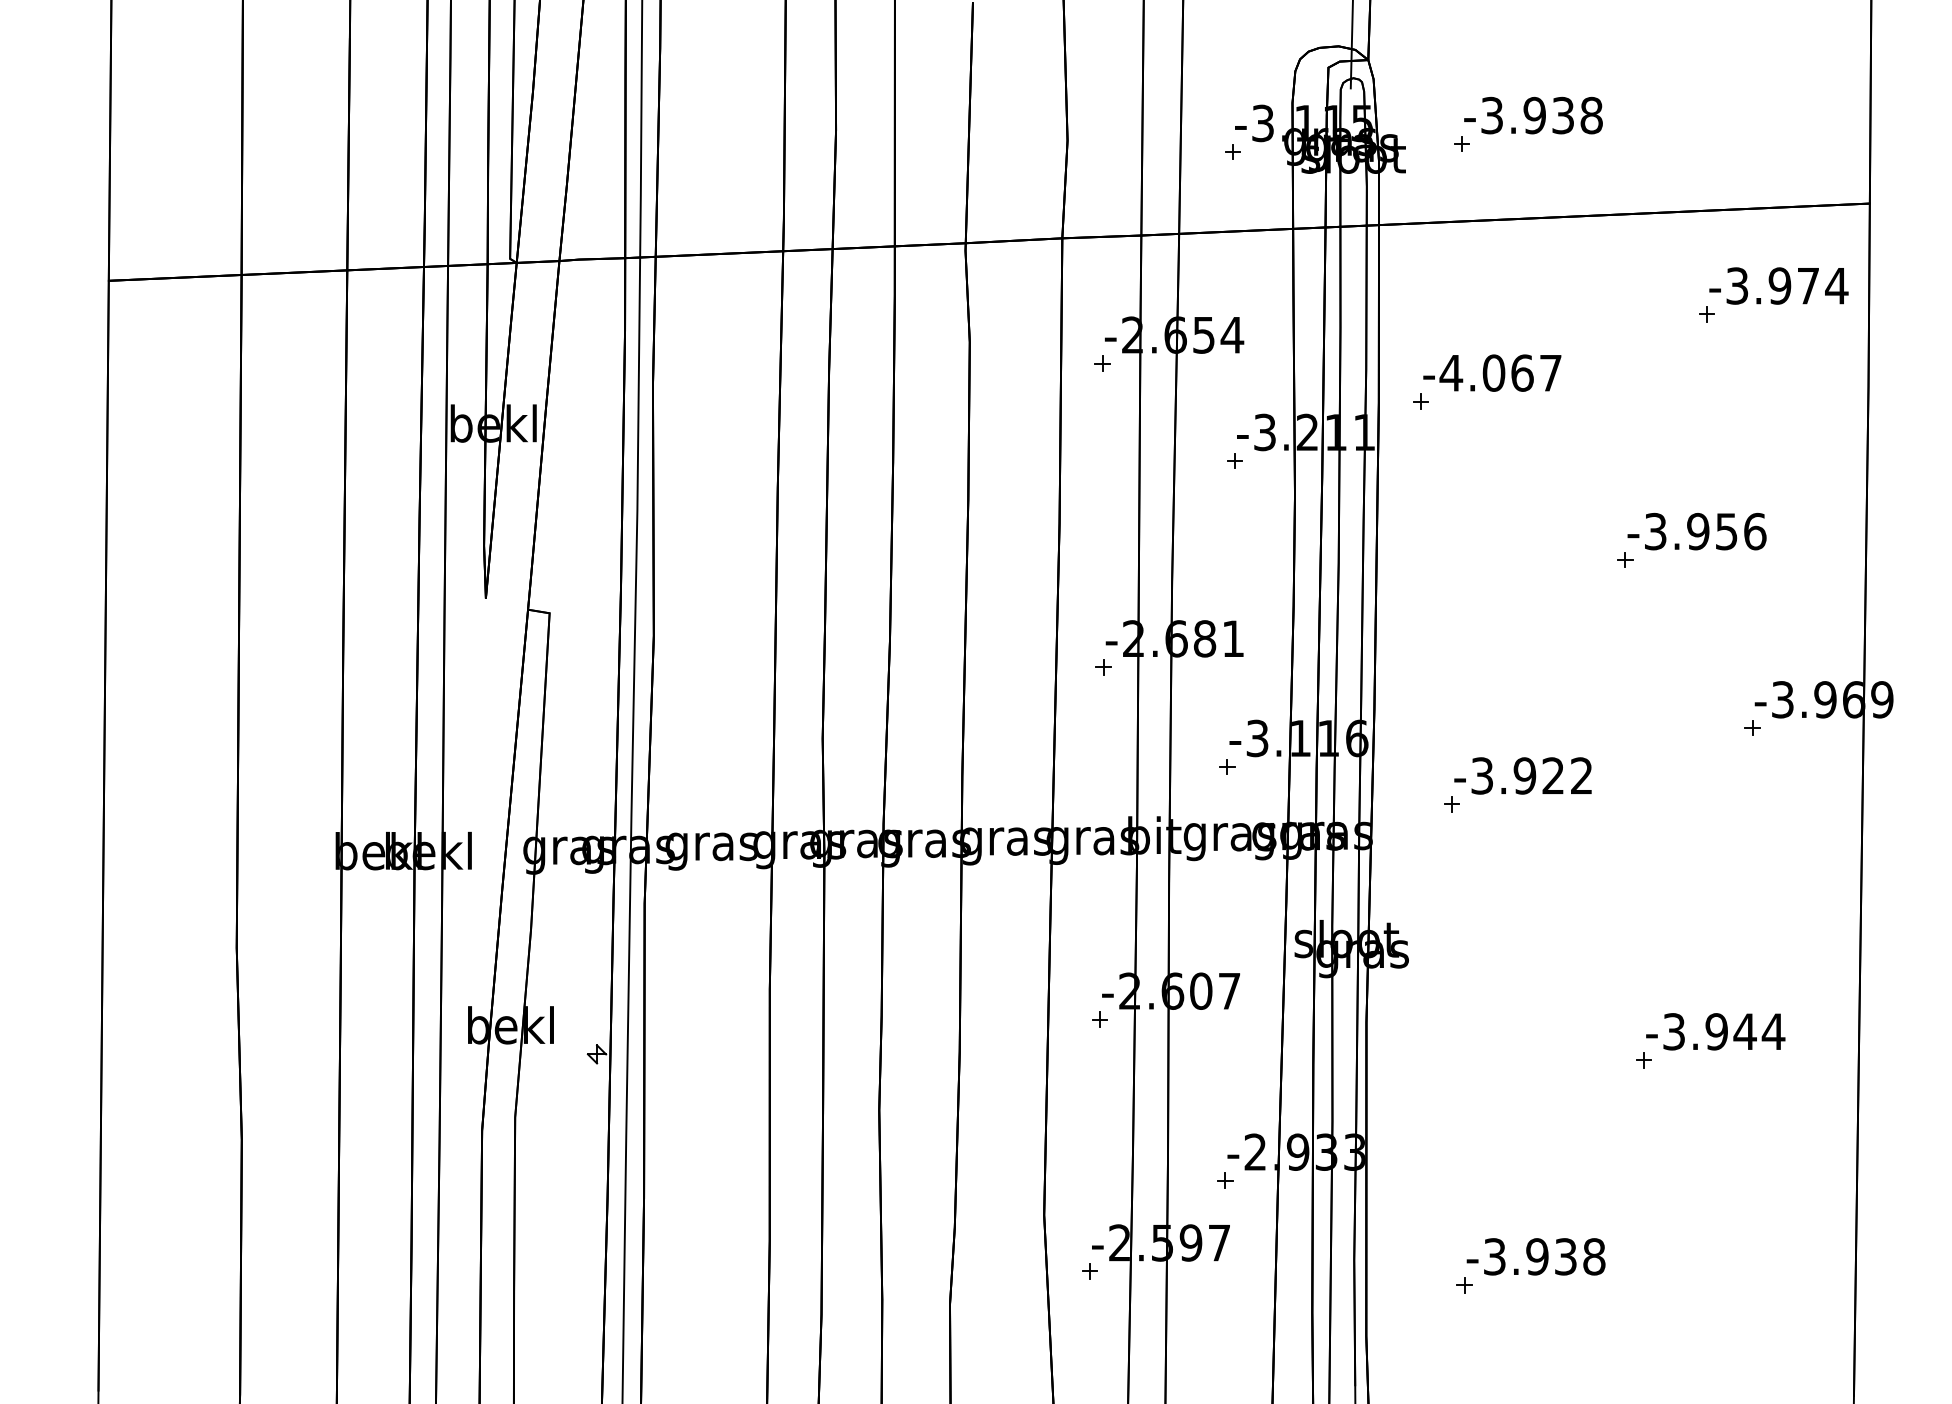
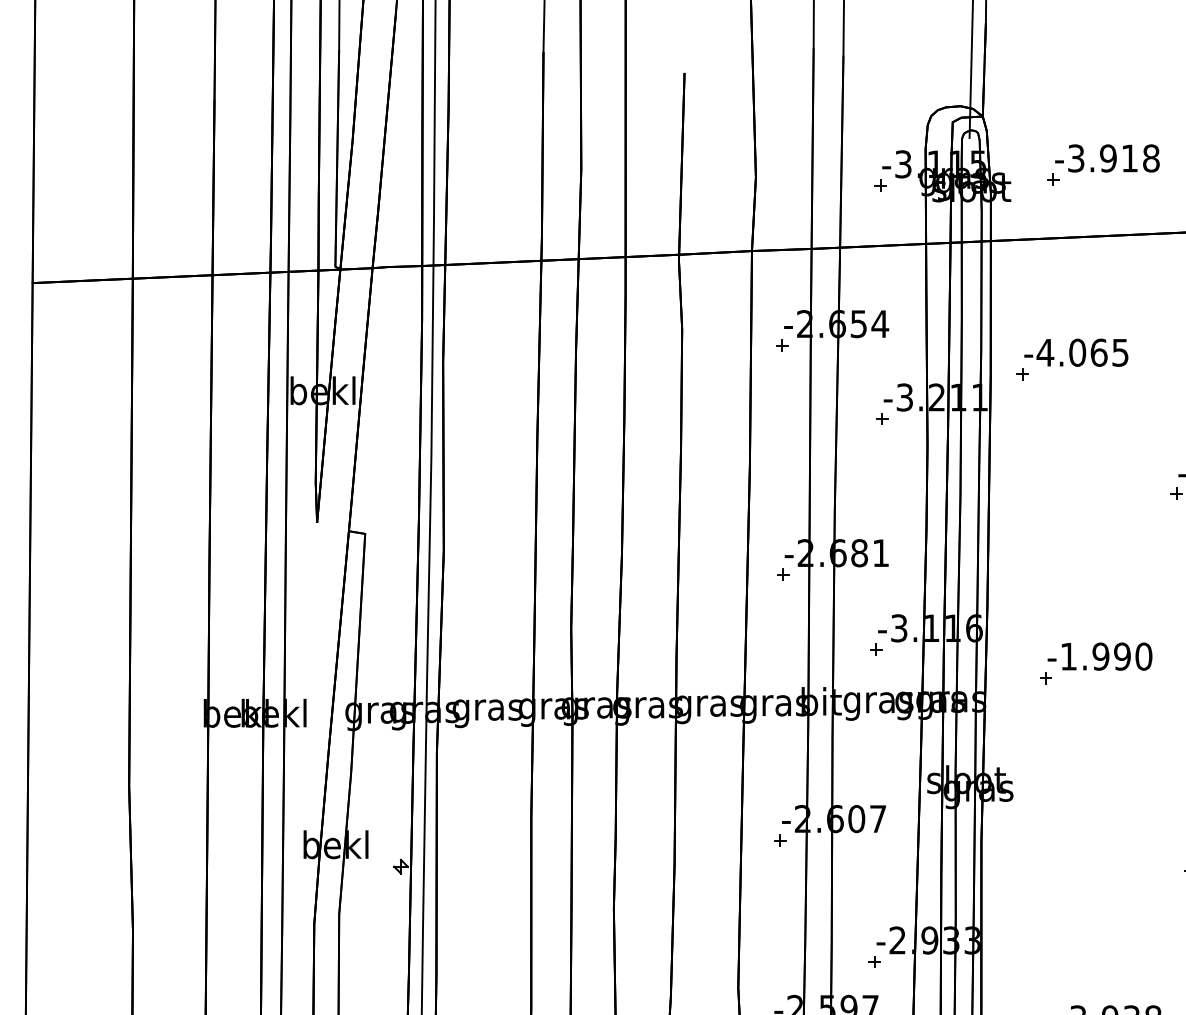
text: (1562, 115) -> (1129, 158), -3.938 -> -3.918
text: (1550, 373) -> (1120, 353), -4.067 -> -4.065
text: (1532, 775) -> (1106, 656), -3.922 -> -1.990

